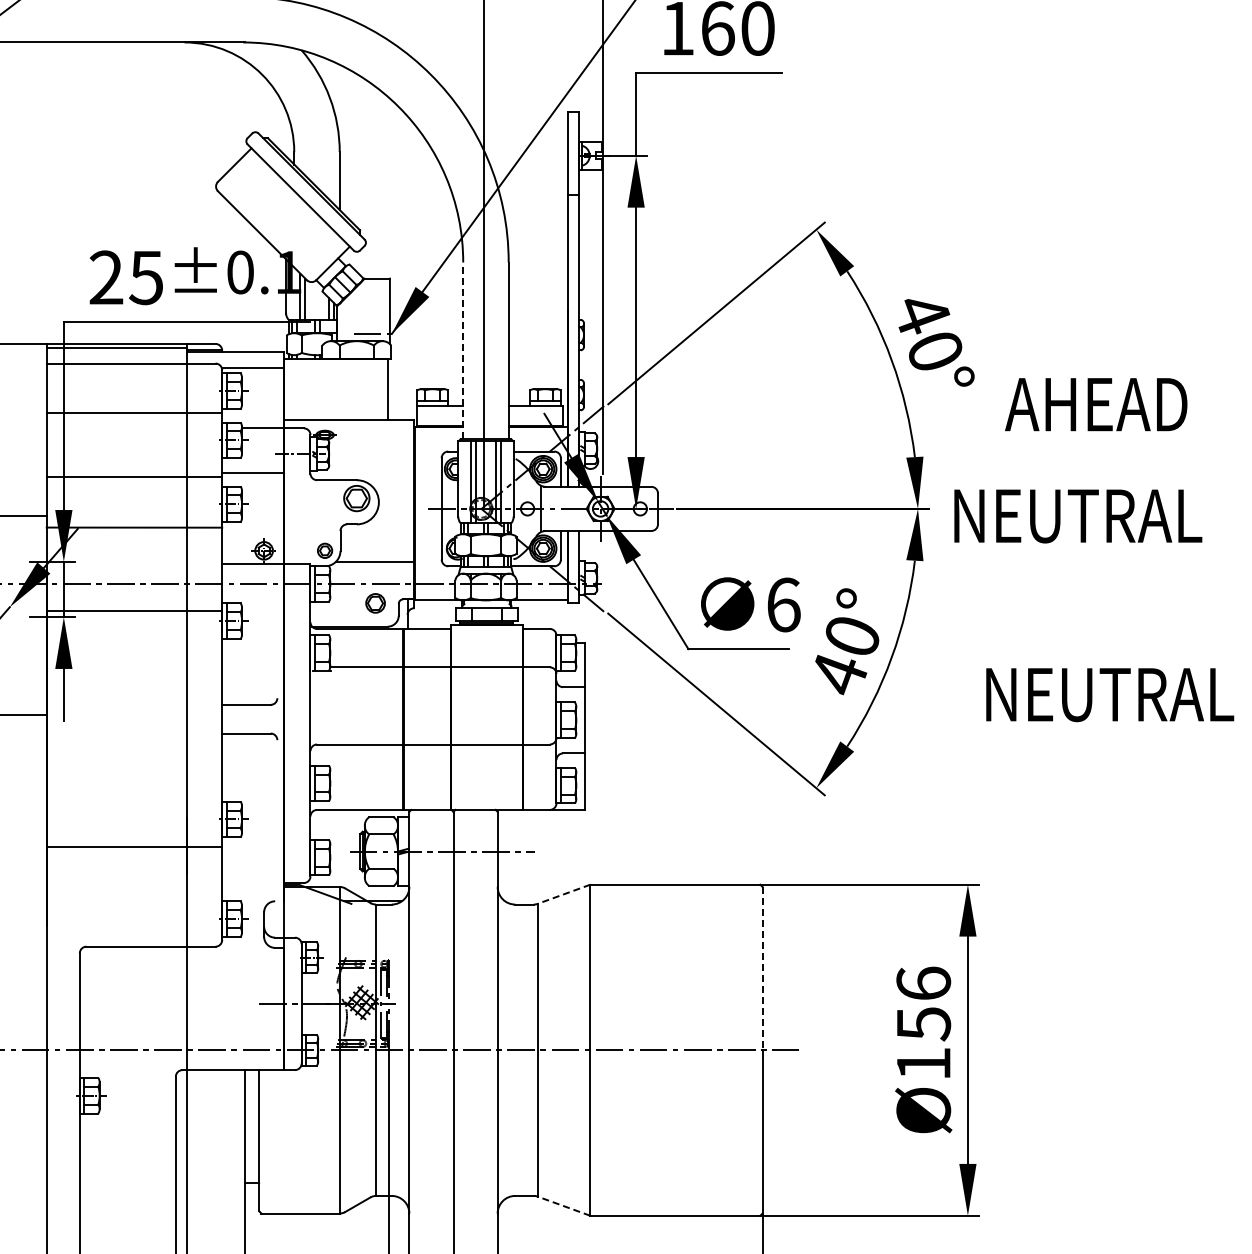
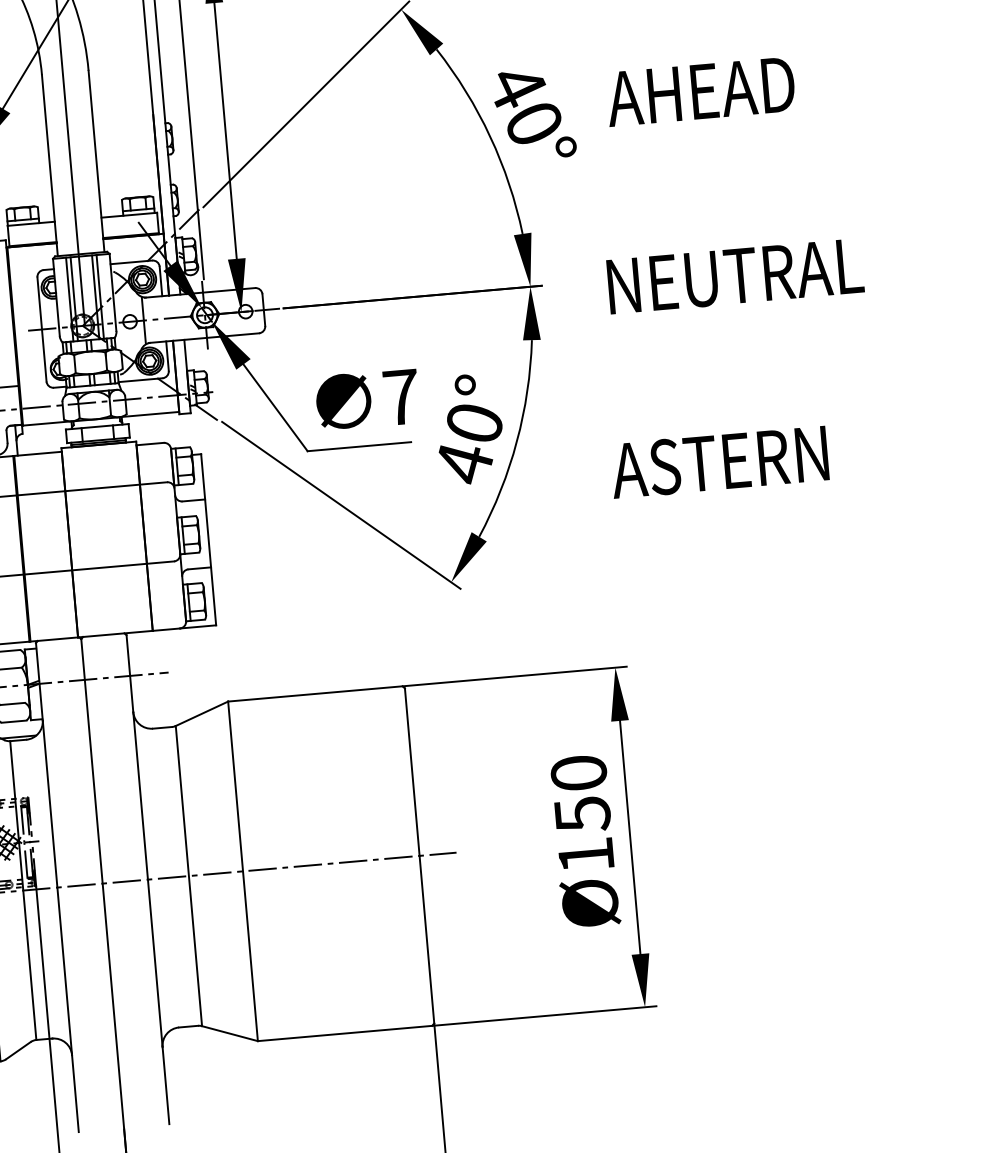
line: (463, 350) -> (50, 165), dashed -> solid
text: (1096, 404) -> (700, 91), moved
text: (1078, 516) -> (735, 276), moved
text: (783, 604) -> (401, 396), 6 -> 7
text: (1107, 694) -> (741, 460), NEUTRAL -> ASTERN
line: (563, 894) -> (201, 714), dashed -> solid
line: (762, 968) -> (412, 772), dashed -> solid
text: (923, 982) -> (578, 771), Ø156 -> Ø150
line: (563, 1206) -> (229, 1034), dashed -> solid

